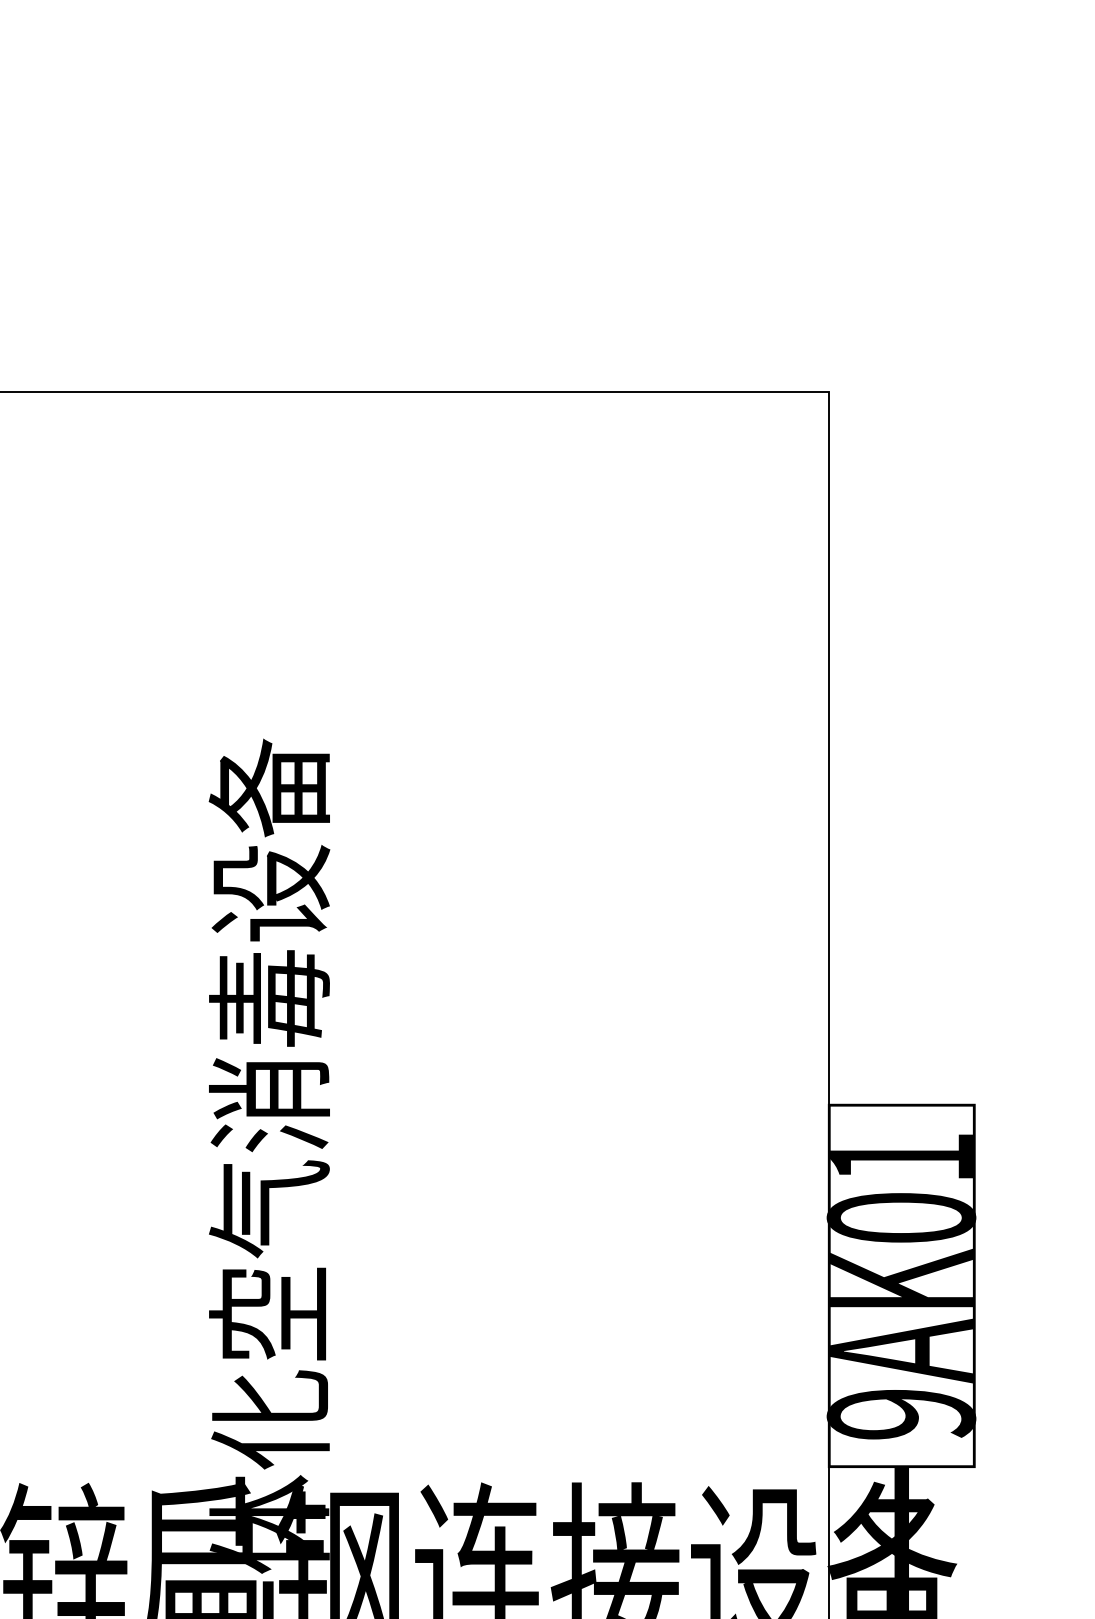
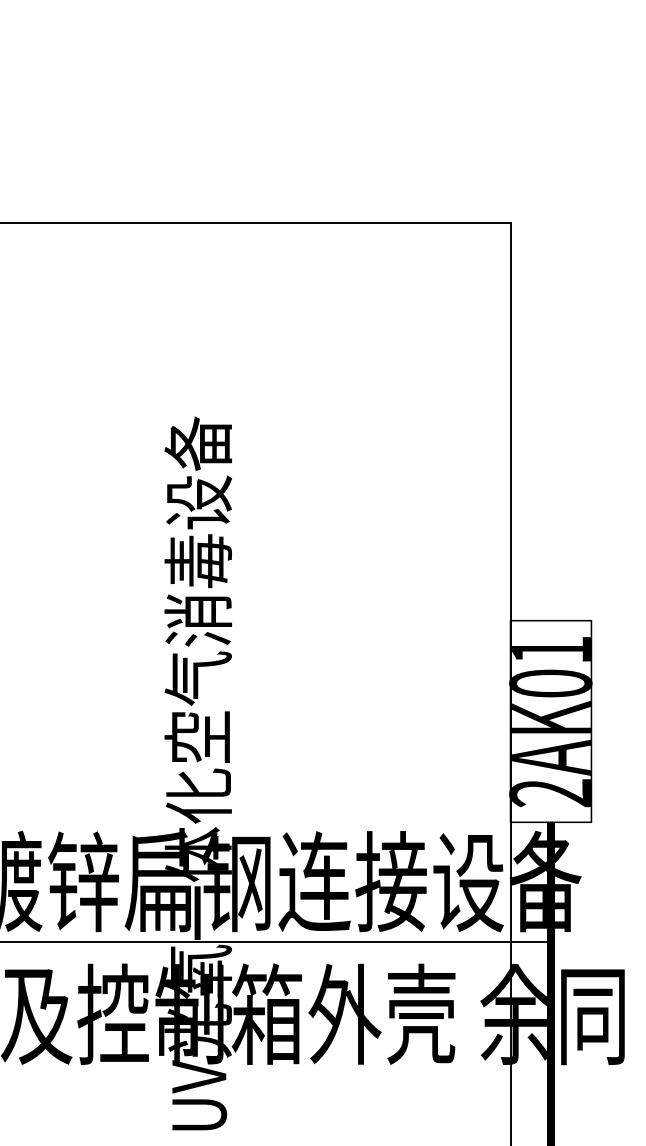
text: (900, 1415) -> (550, 793), 9AK01 -> 2AK01

